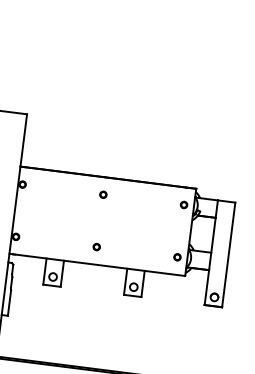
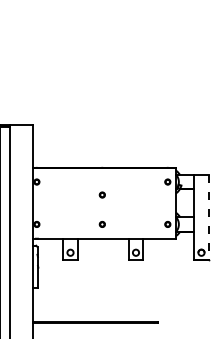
part: (102, 194) -> (101, 194), moved
line: (228, 255) -> (208, 217), solid -> dashed

